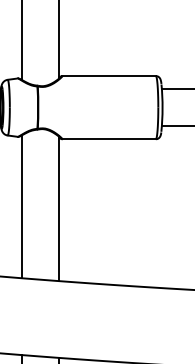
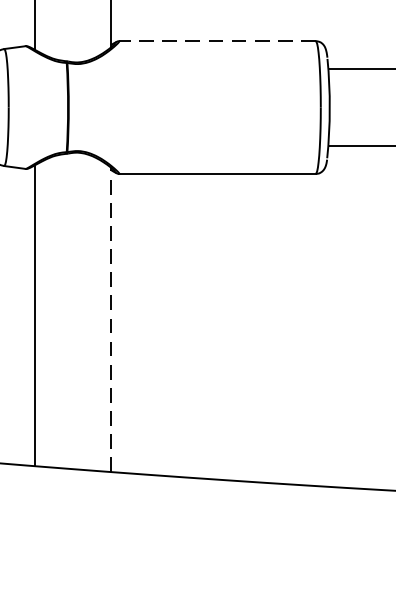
line: (109, 76) -> (218, 42), solid -> dashed
line: (58, 208) -> (110, 319), solid -> dashed

